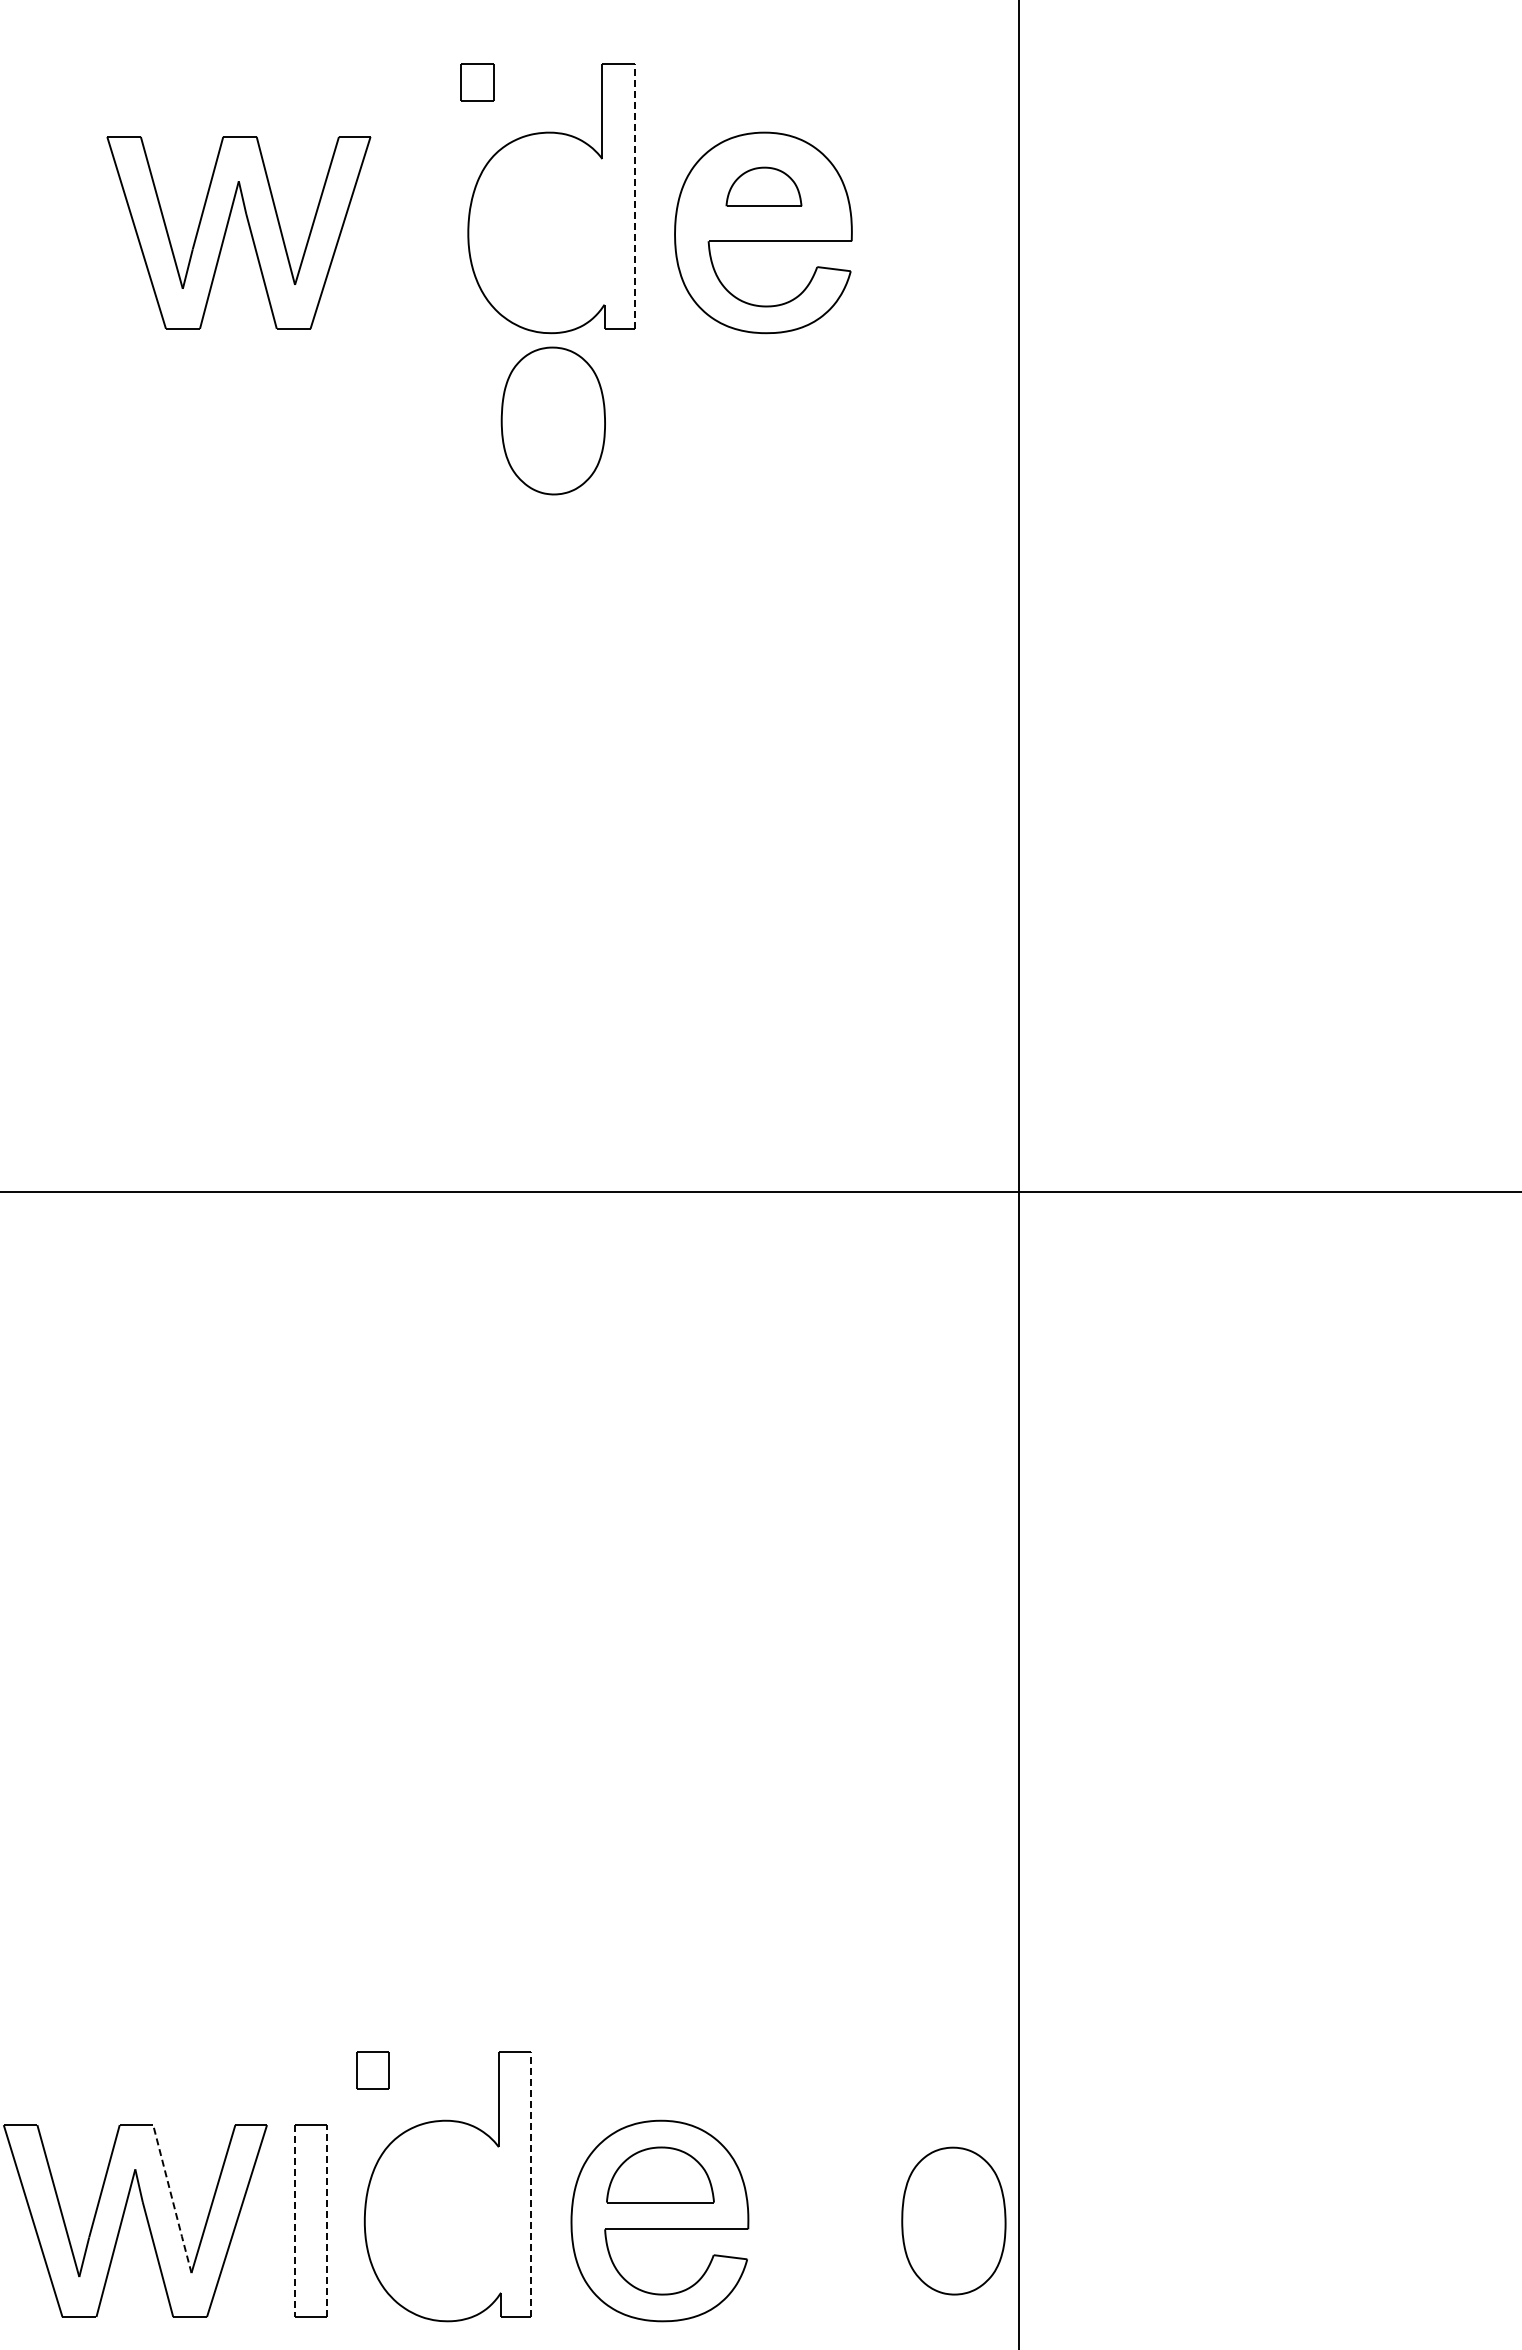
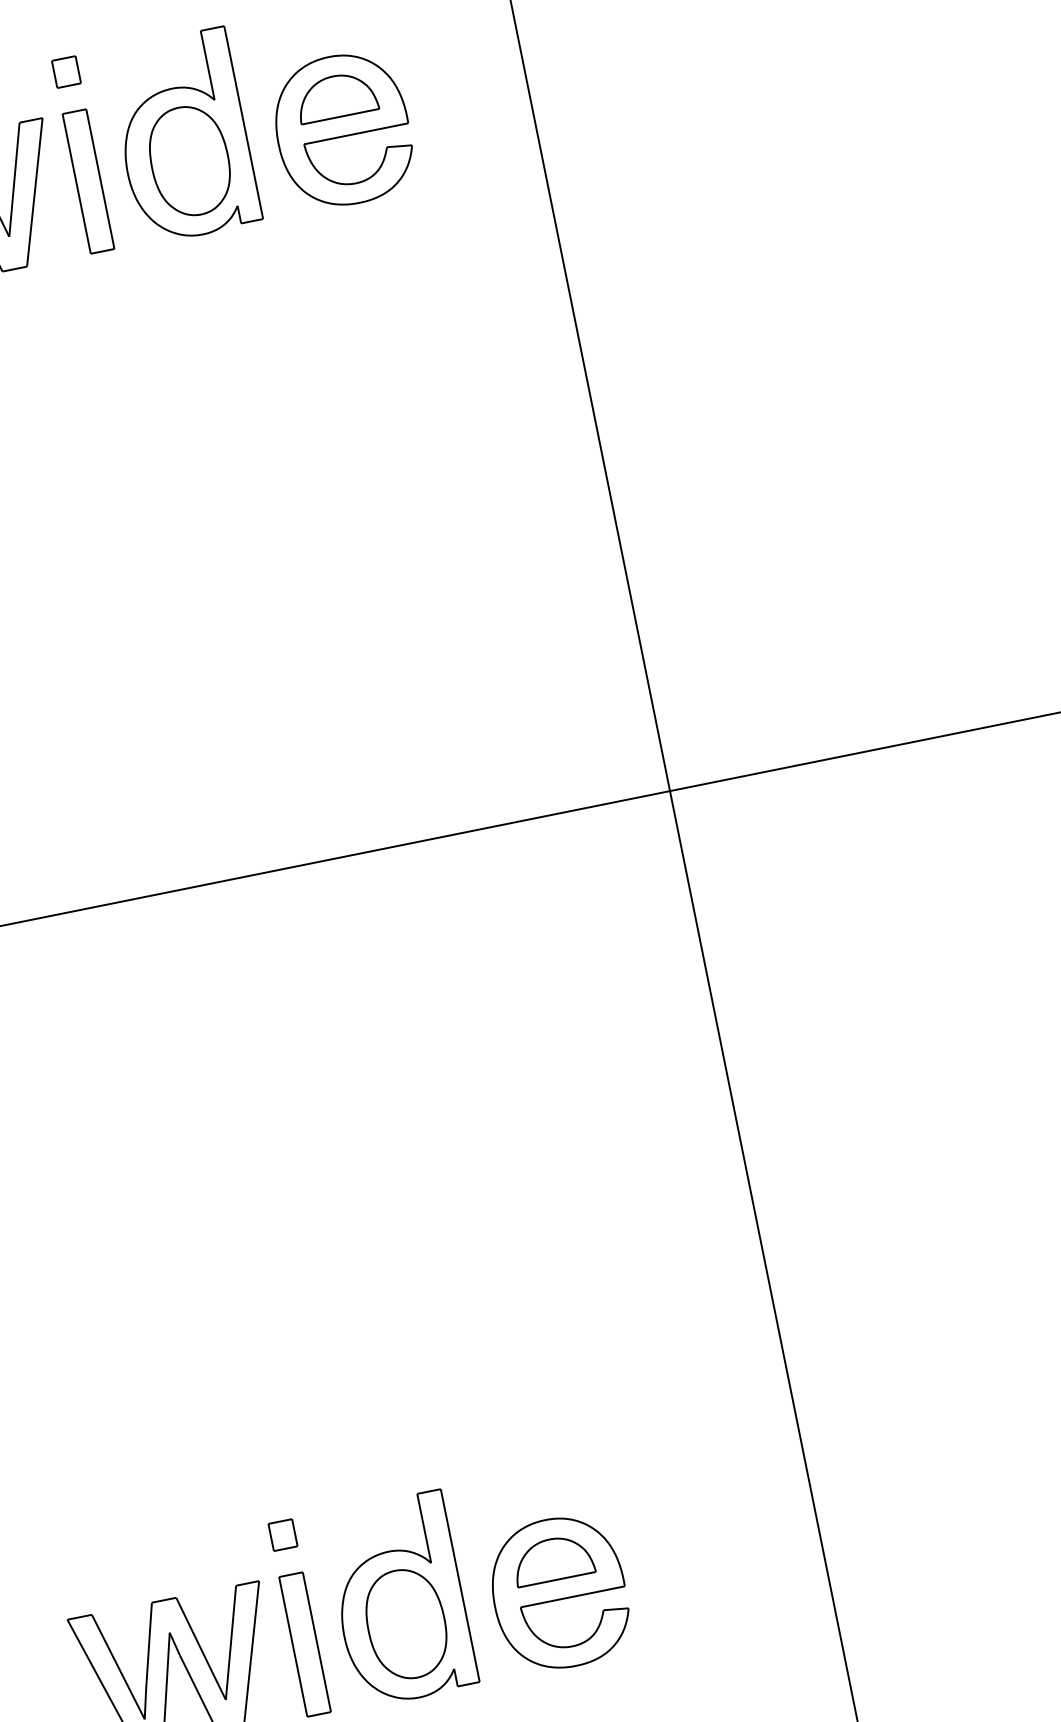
part: (477, 82) -> (66, 71), moved
part: (763, 186) -> (336, 96), size x1.43
line: (634, 195) -> (243, 121), dashed -> solid
part: (414, 232) -> (88, 181), added
part: (552, 420) -> (189, 160), moved
part: (372, 2070) -> (282, 1534), moved
line: (531, 2184) -> (460, 1585), dashed -> solid
line: (172, 2199) -> (201, 1649), dashed -> solid
part: (953, 2220) -> (406, 1623), moved
line: (294, 2221) -> (293, 1647), dashed -> solid
line: (327, 2221) -> (317, 1642), dashed -> solid

